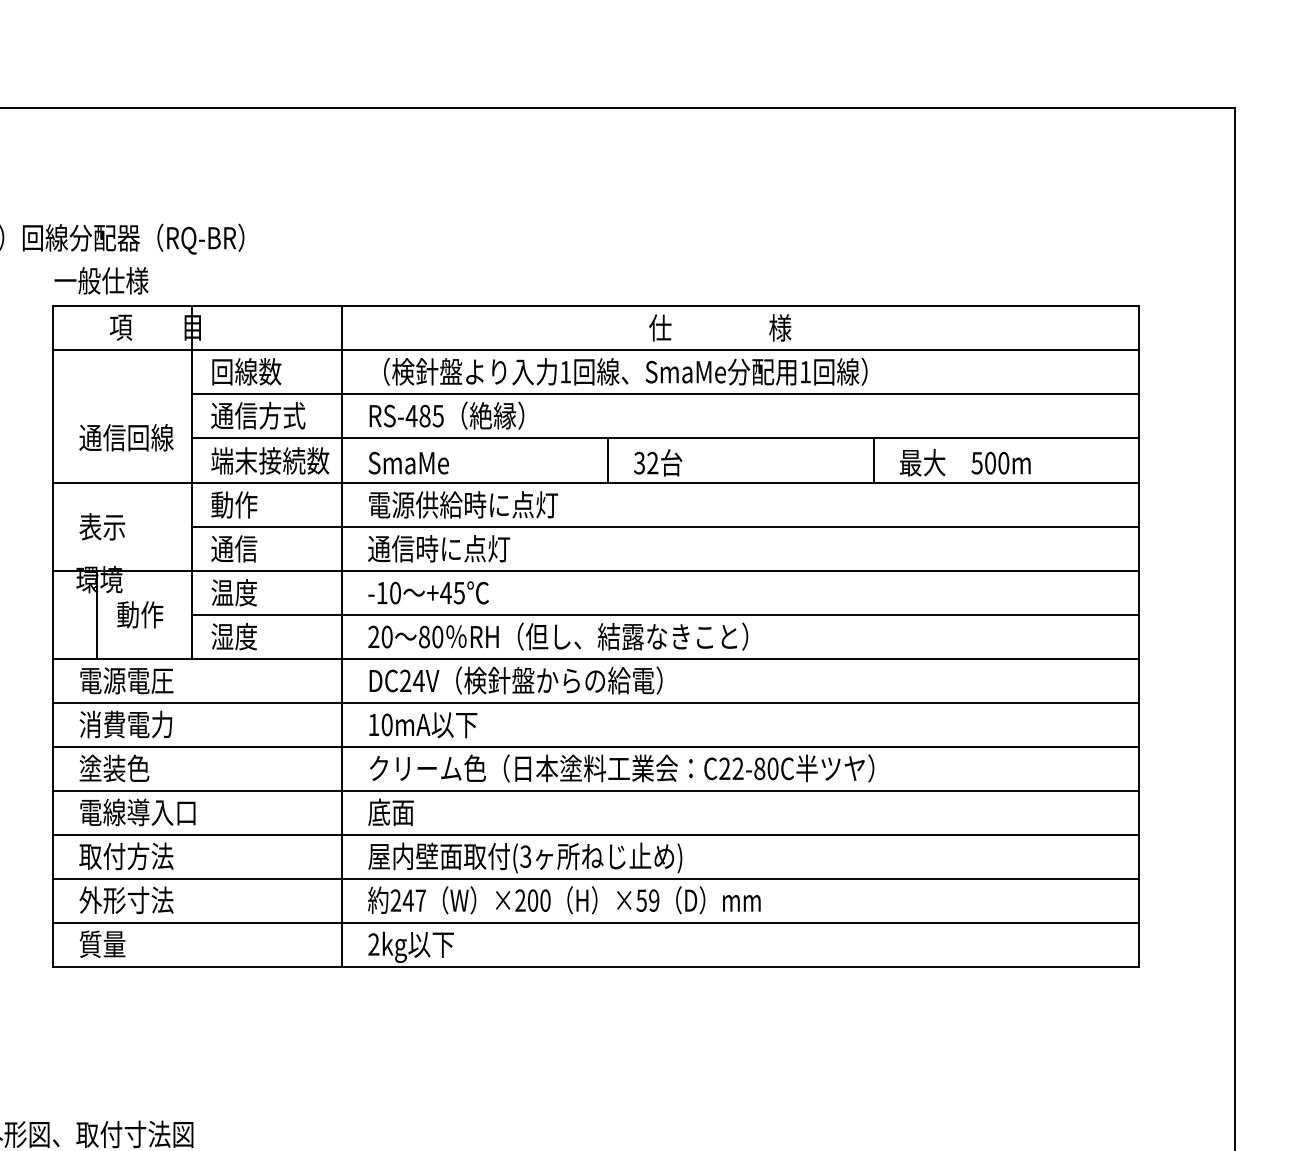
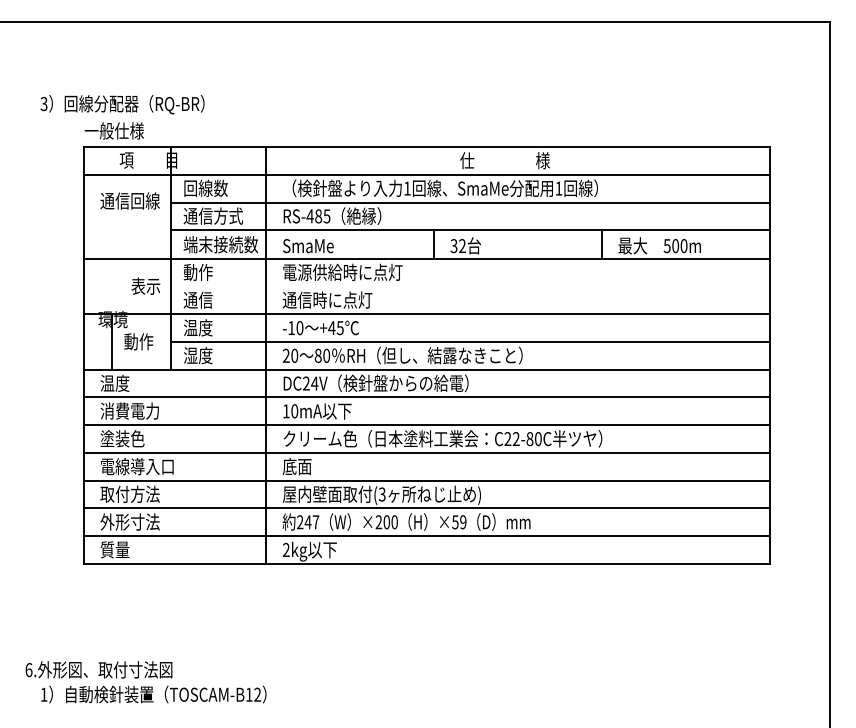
text: (125, 436) -> (129, 200), moved
text: (101, 525) -> (145, 285), moved
line: (665, 527) -> (470, 286), removed
text: (125, 679) -> (129, 382), 電源電圧 -> 温度

